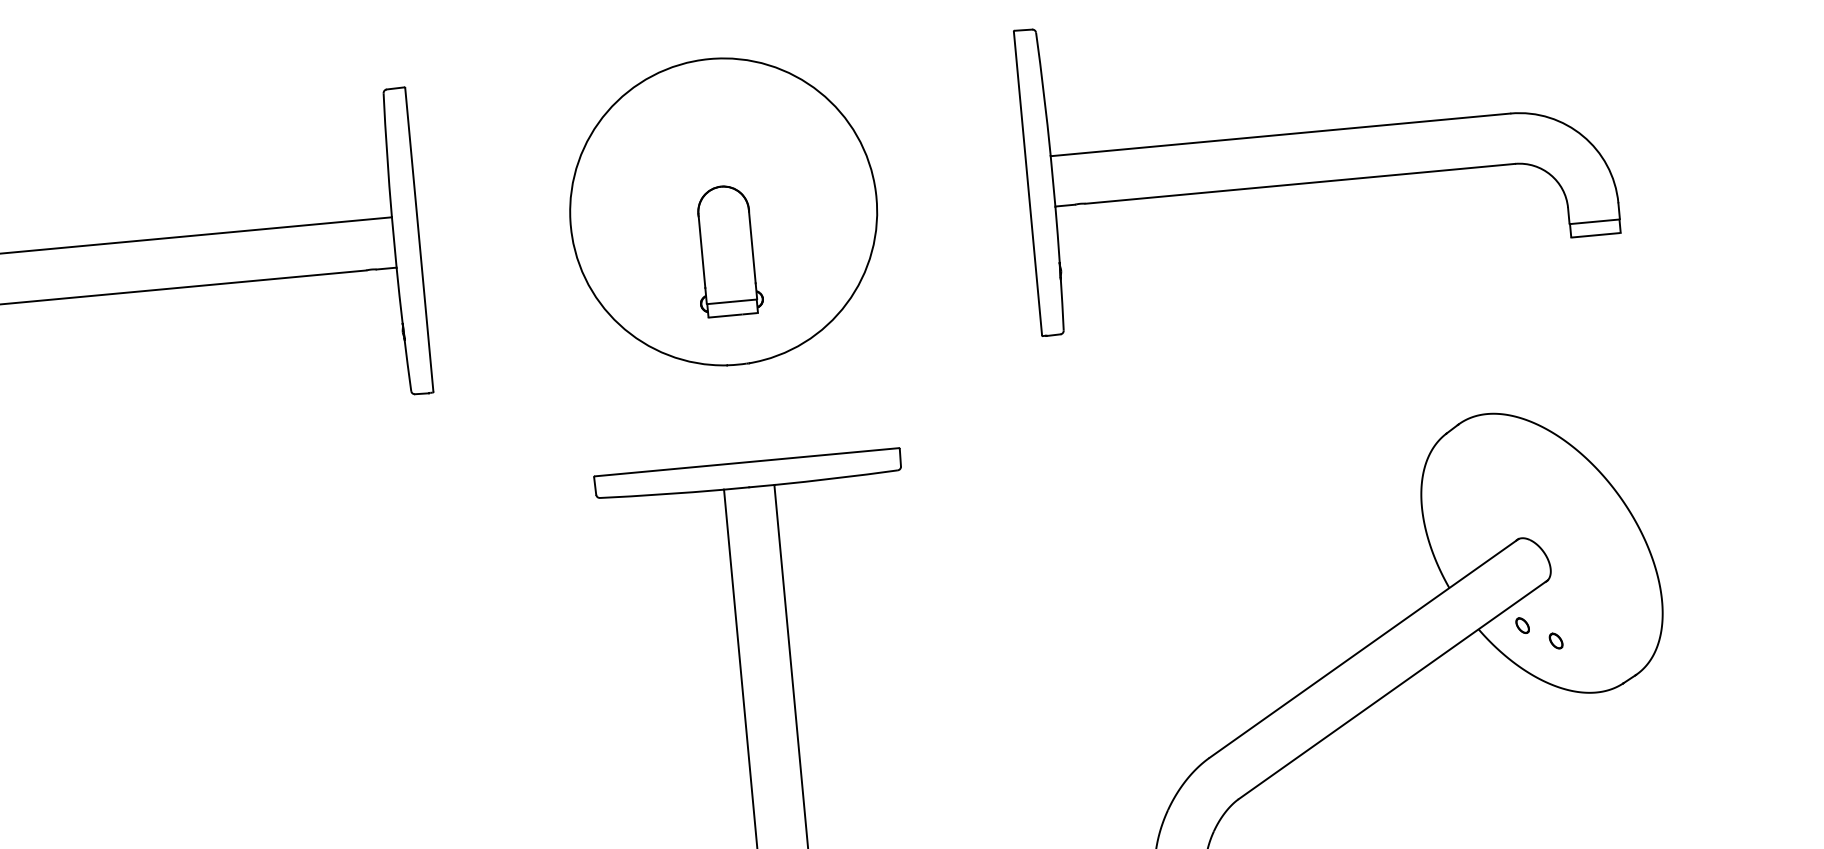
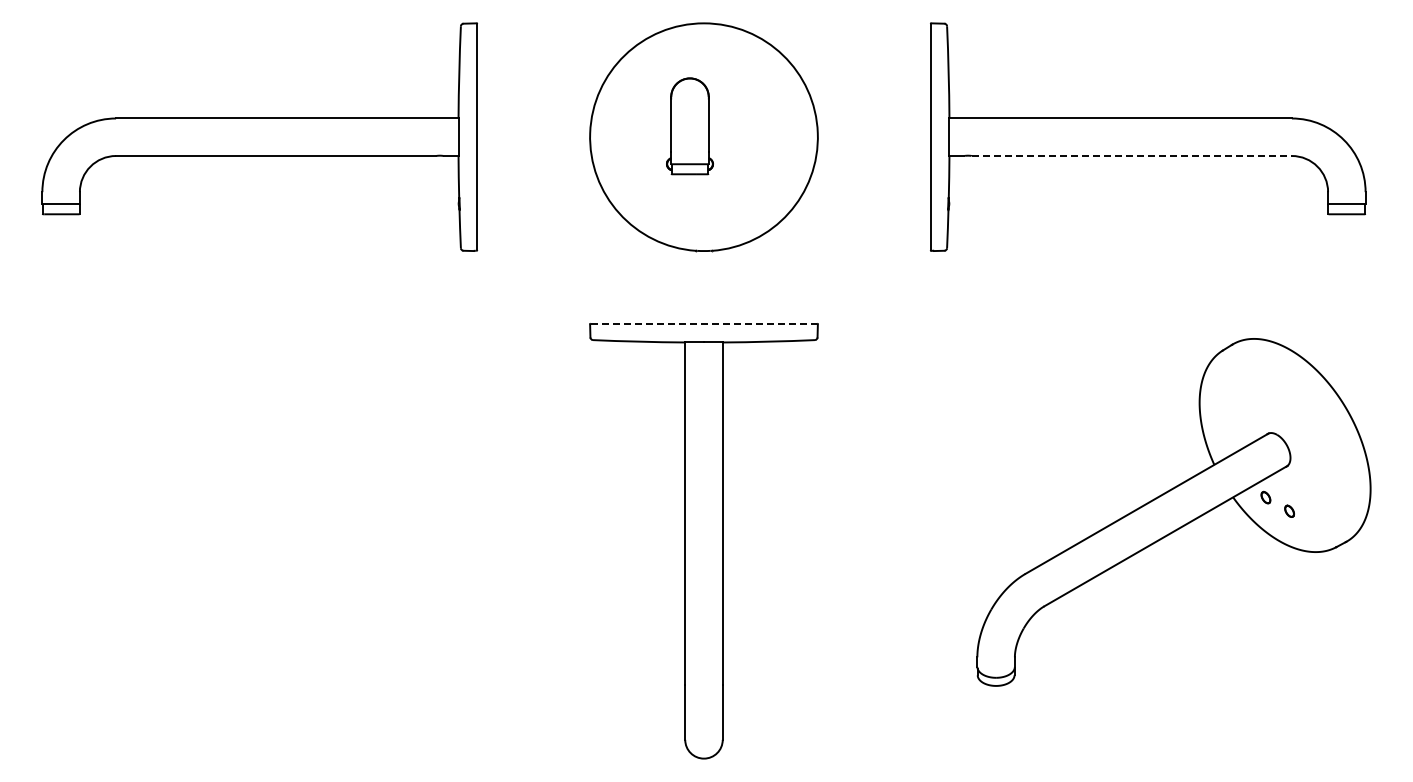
line: (1301, 184) -> (1132, 156), solid -> dashed
part: (726, 251) -> (689, 126), moved
line: (747, 461) -> (704, 323), solid -> dashed

